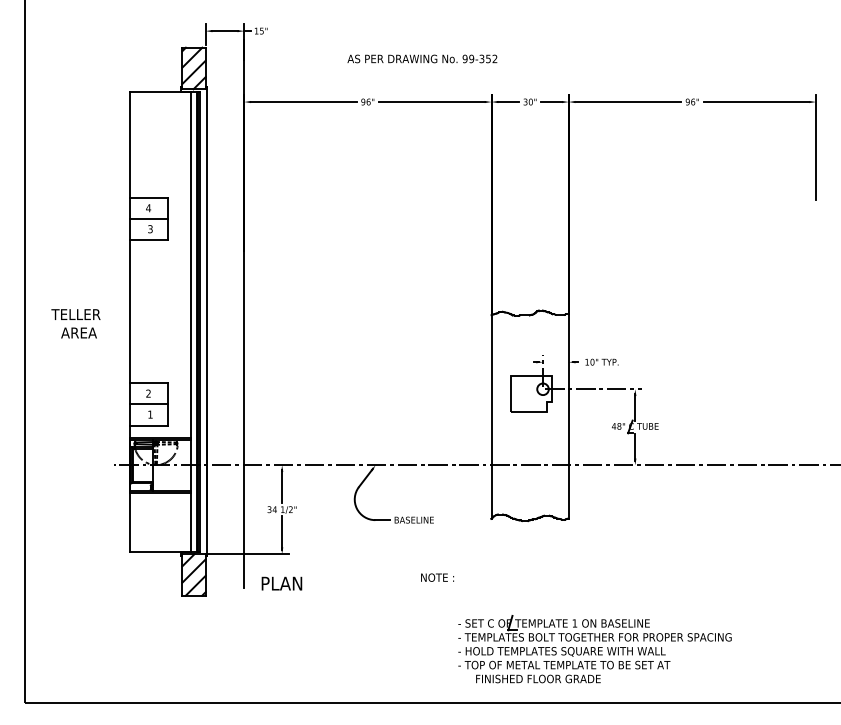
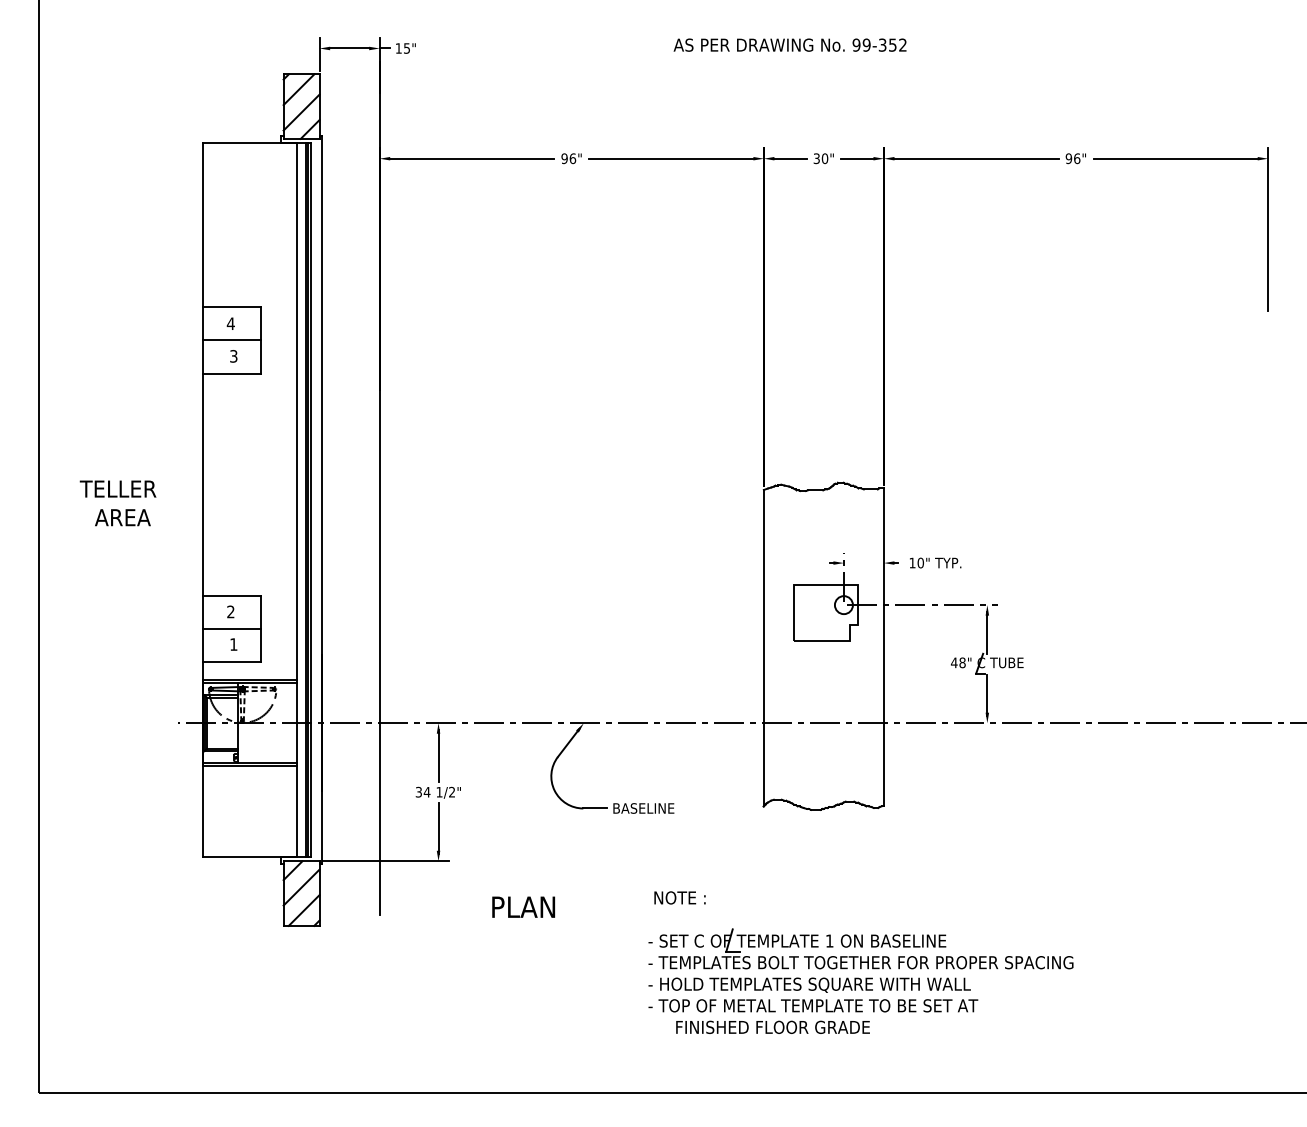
text: (422, 58) -> (790, 44), moved
text: (281, 583) -> (522, 906), moved
part: (594, 649) -> (860, 981), moved

